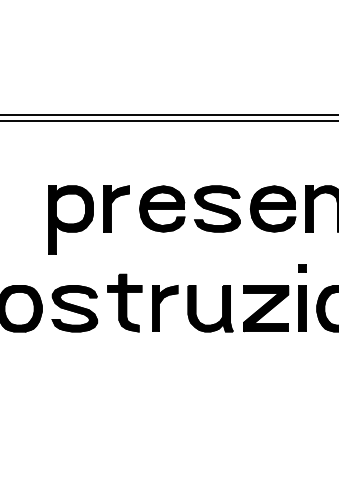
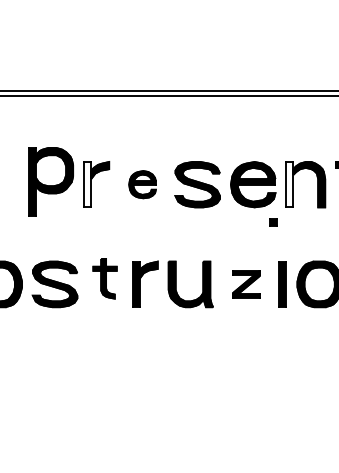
fill: (107, 208) -> (87, 184), removed
part: (162, 208) -> (142, 184), size x0.6
fill: (309, 208) -> (289, 184), removed
part: (70, 219) -> (50, 181), moved
part: (302, 268) -> (273, 222), moved
part: (124, 302) -> (104, 278), size x0.7
part: (266, 308) -> (246, 284), size x0.6

